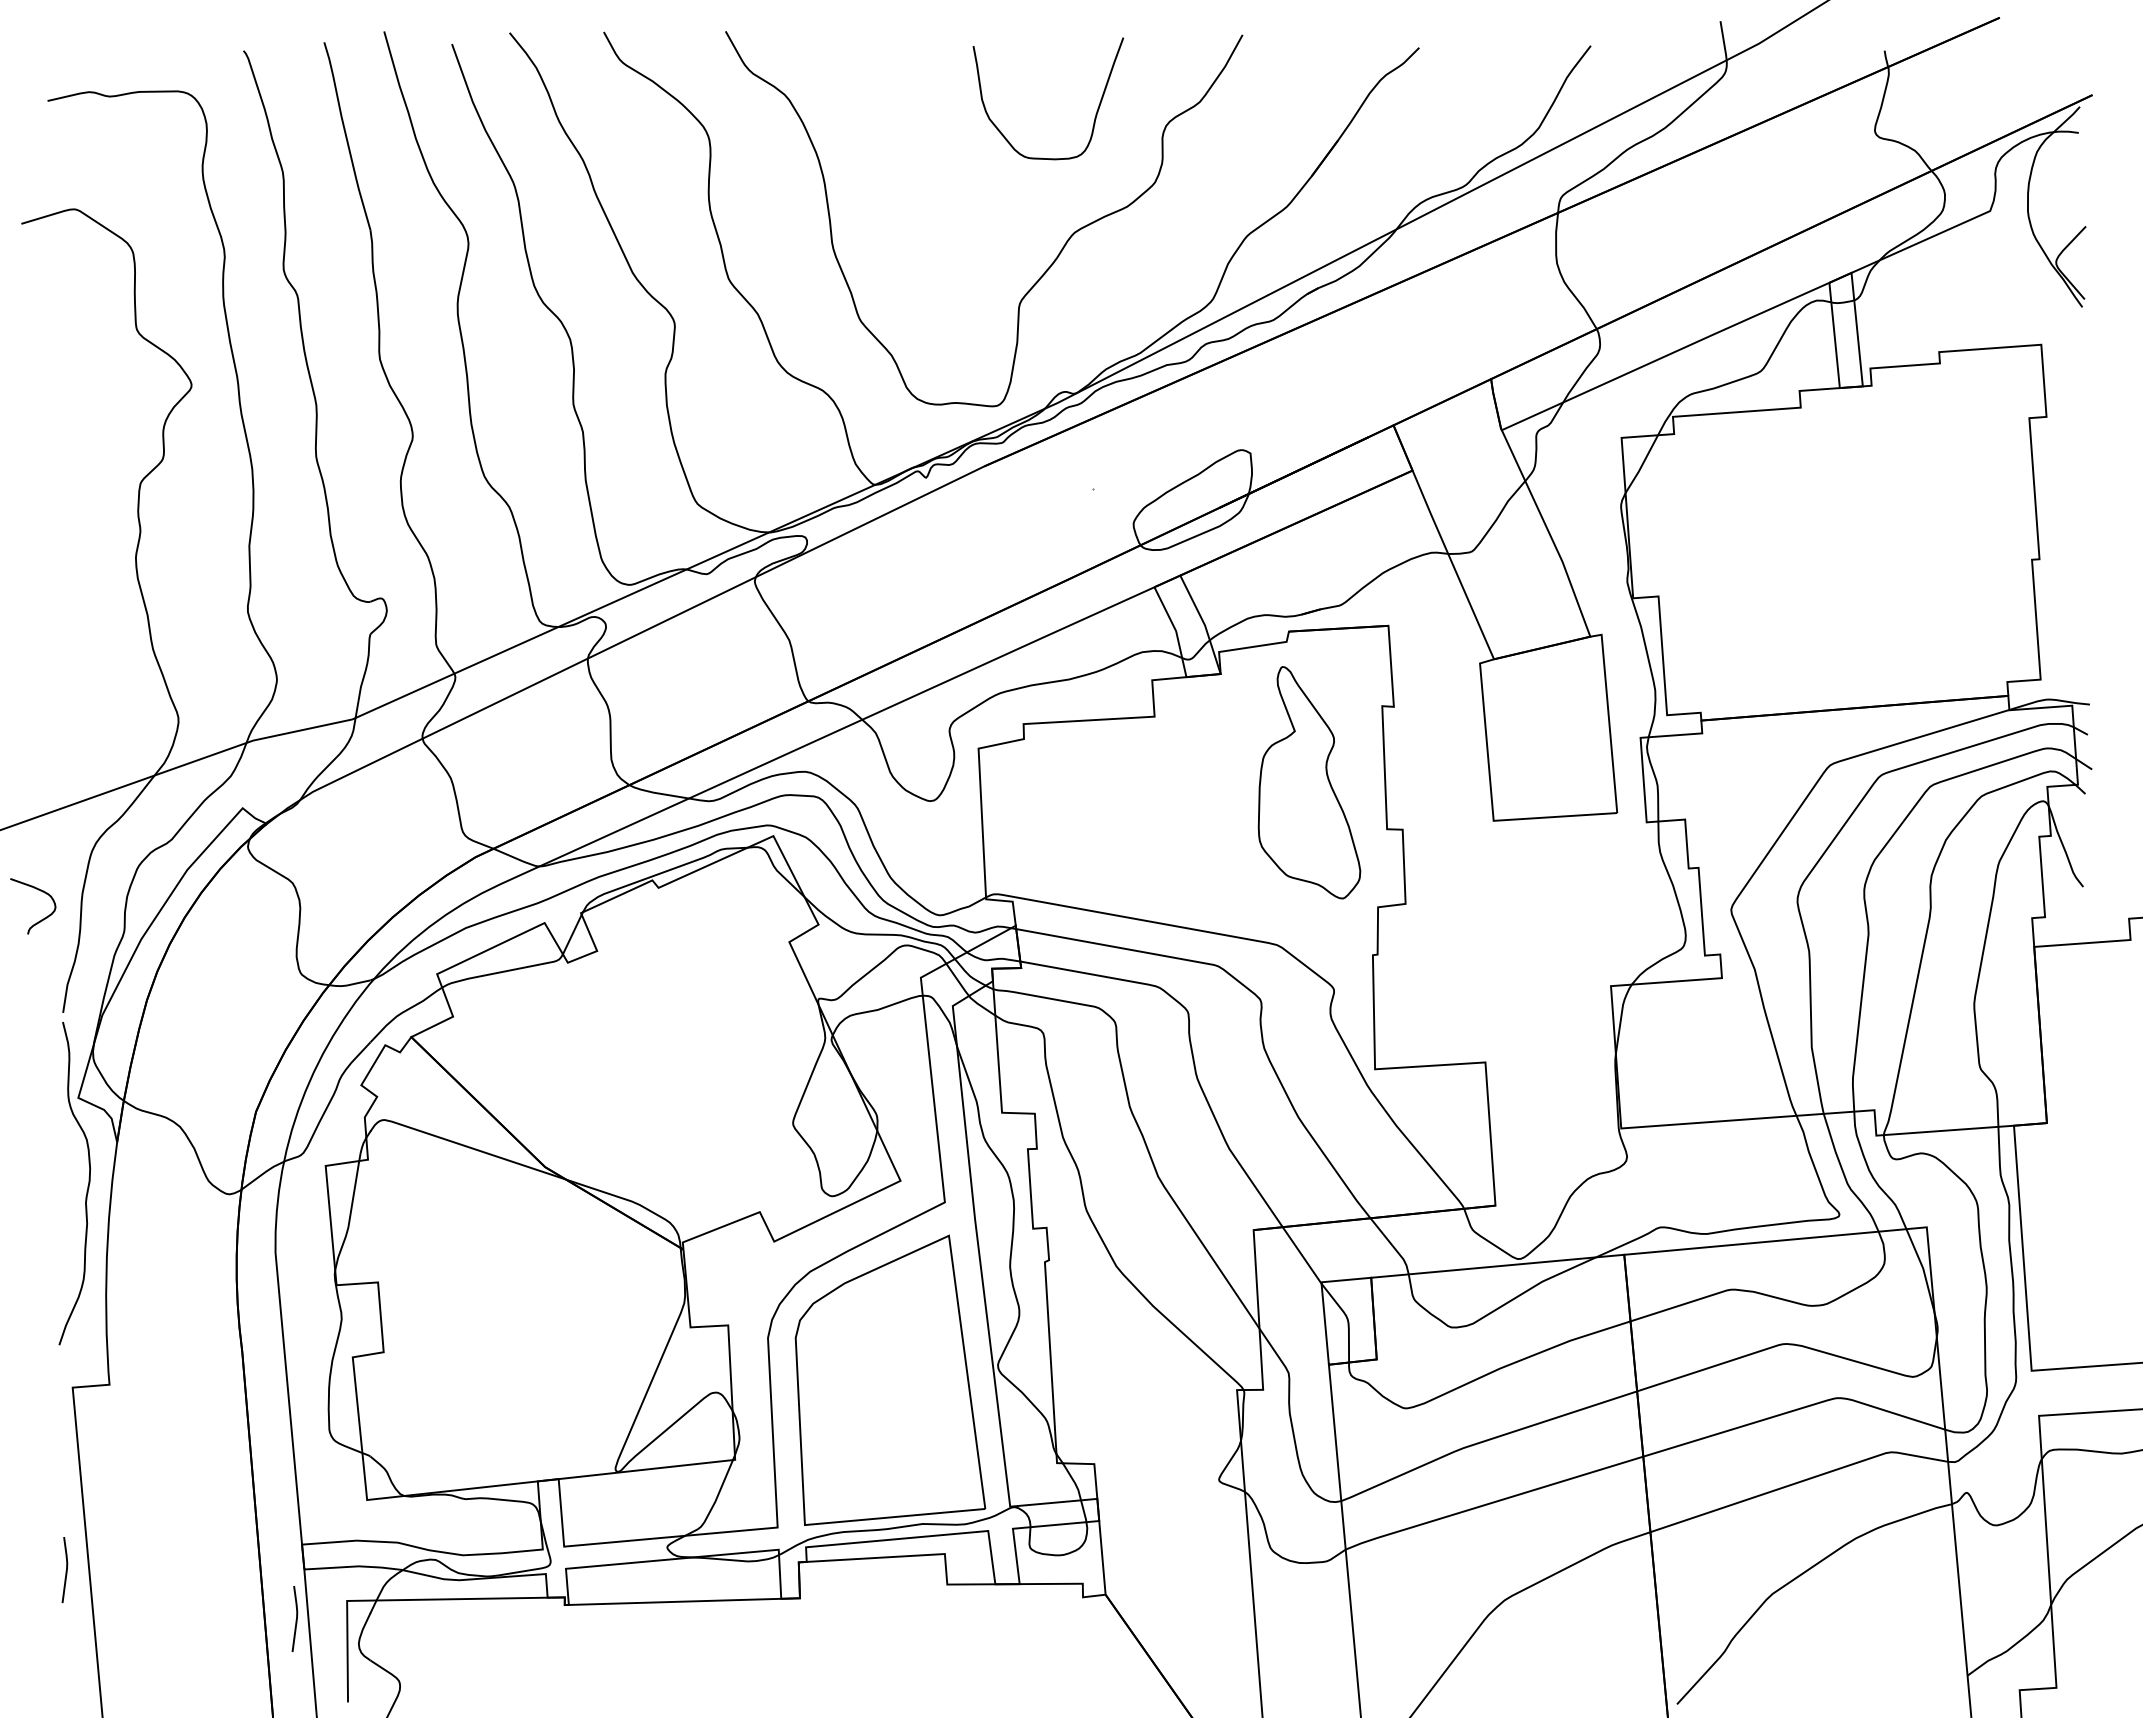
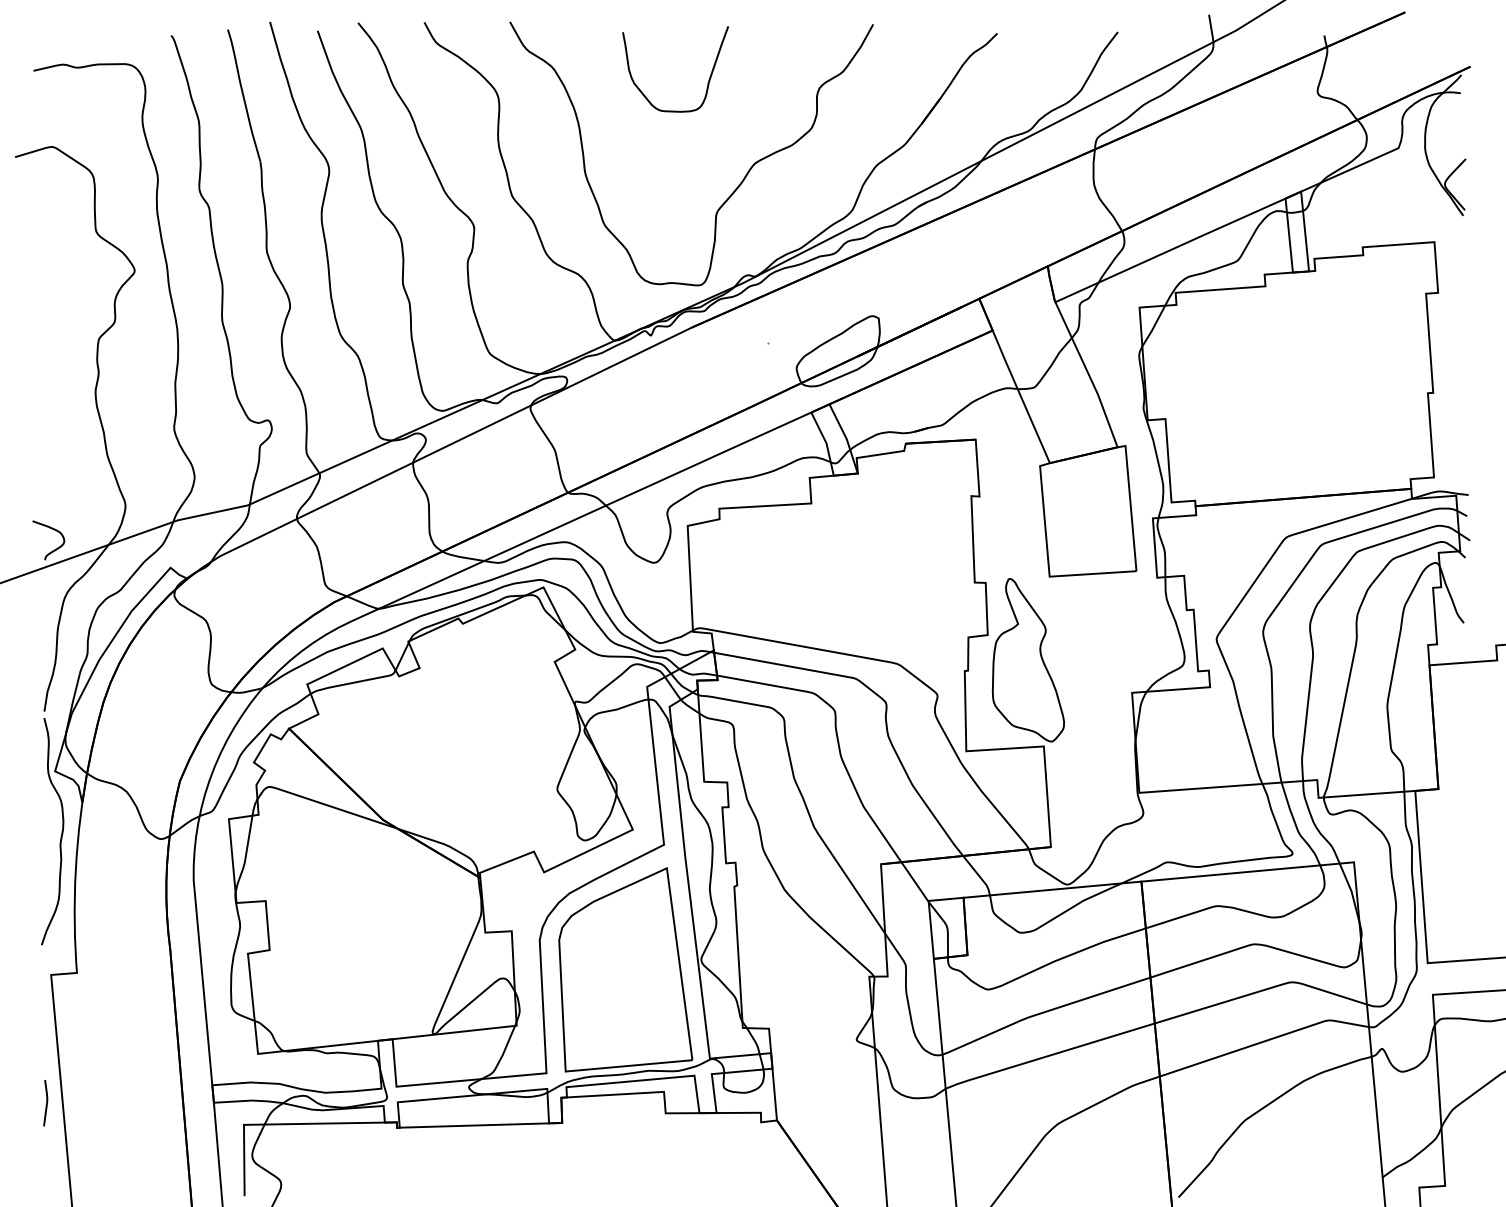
curve: (1095, 114) -> (708, 80), moved
part: (1309, 782) -> (1028, 660), moved
curve: (39, 920) -> (53, 550), moved
line: (295, 1619) -> (207, 1137), removed

